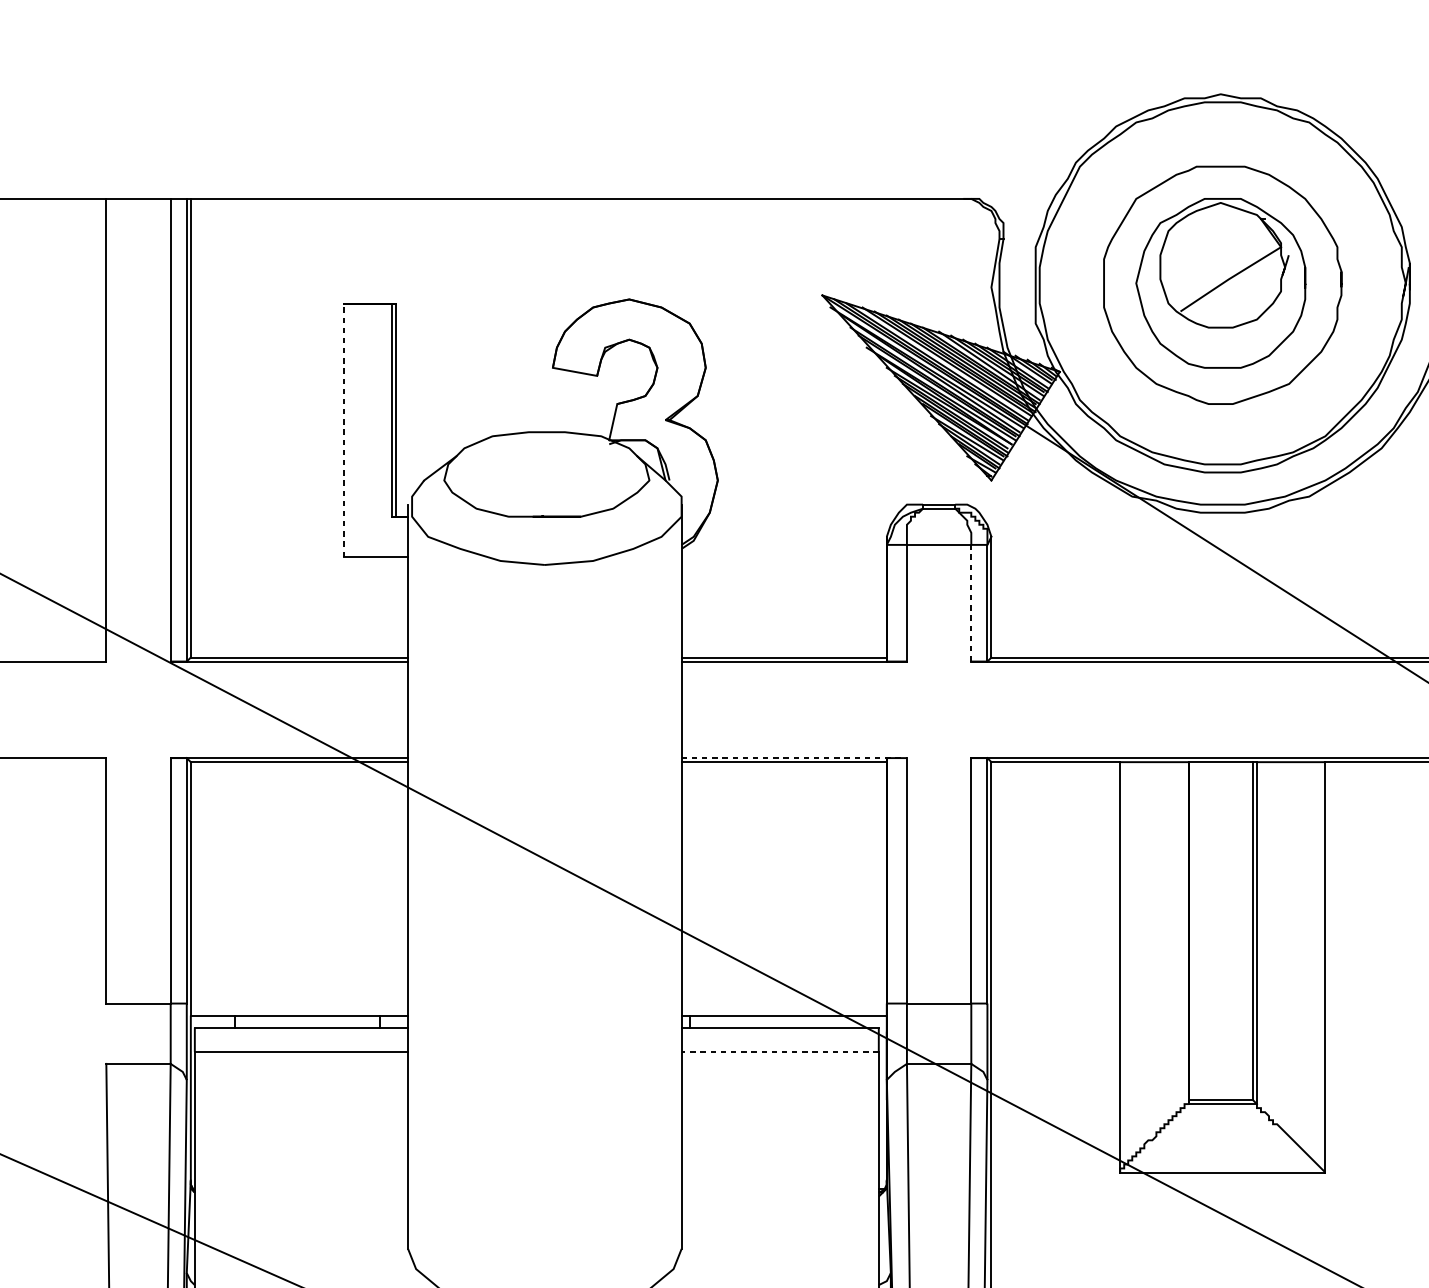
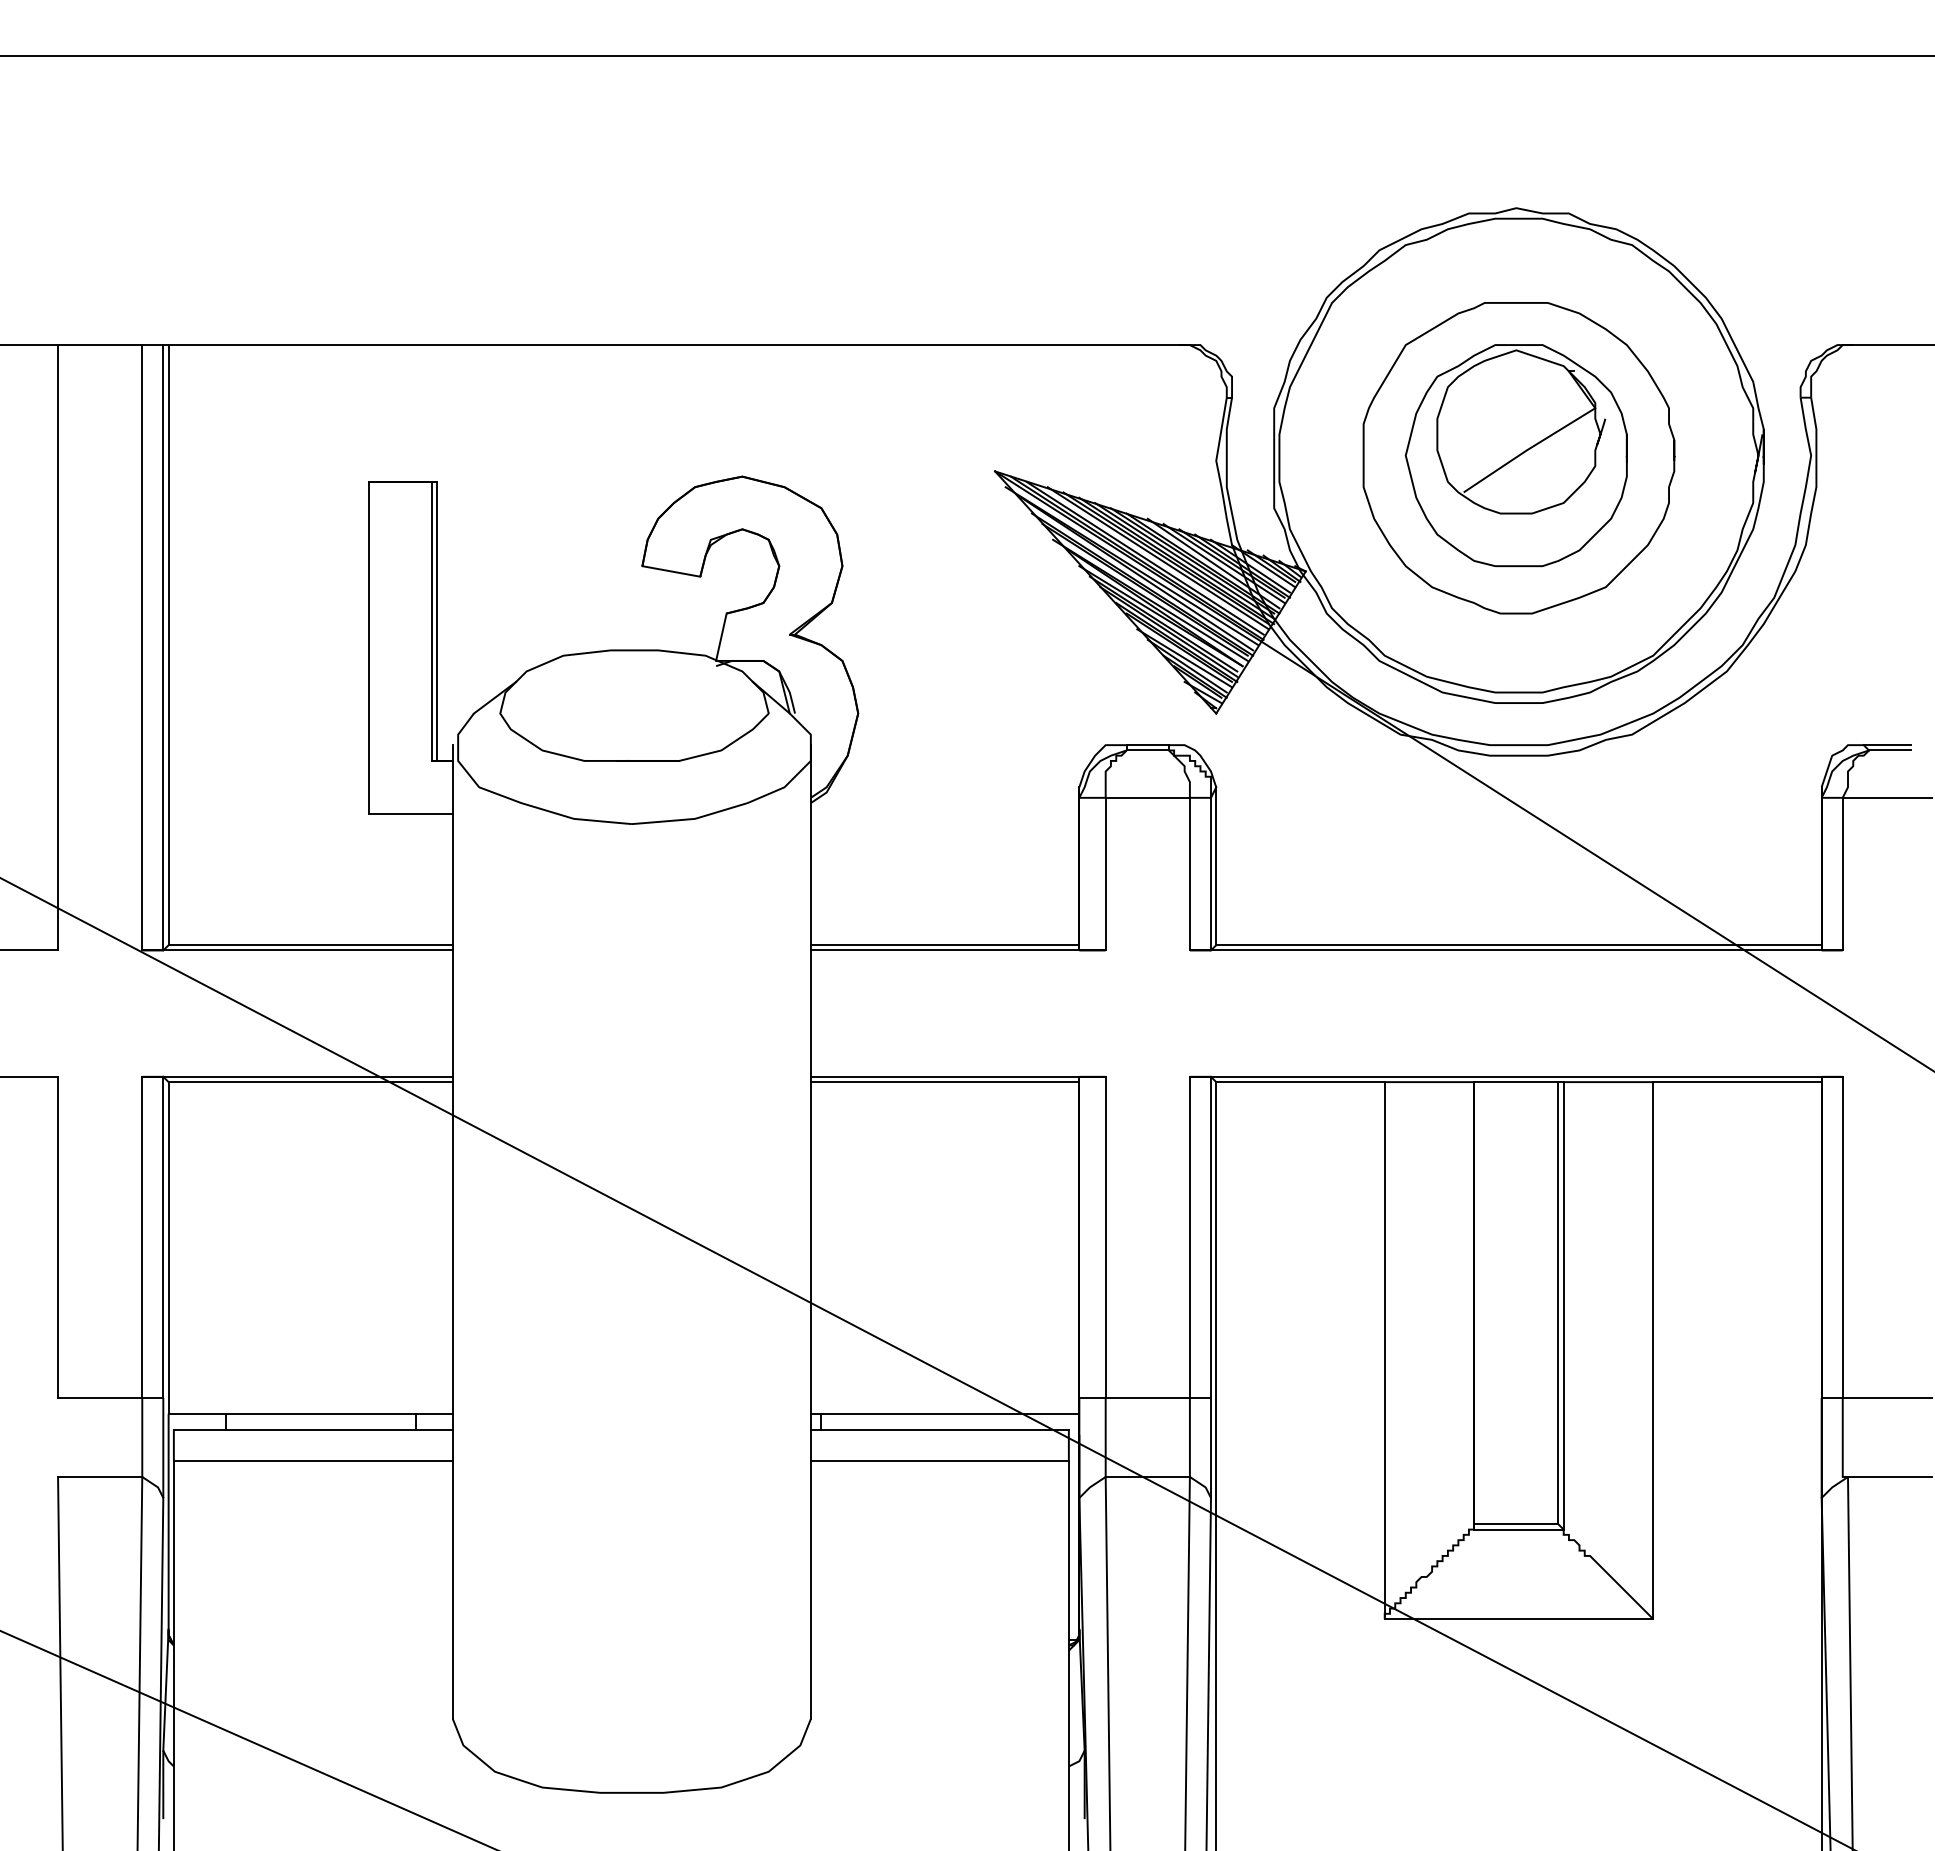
line: (343, 430) -> (368, 647), dashed -> solid
line: (970, 602) -> (1189, 873), dashed -> solid
line: (794, 757) -> (958, 1076), dashed -> solid
line: (779, 1052) -> (939, 1461), dashed -> solid

